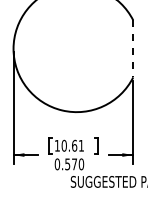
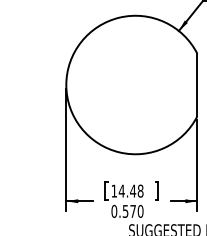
line: (133, 49) -> (197, 85), dashed -> solid
text: (72, 145) -> (130, 190), 10.61 -> 14.48

